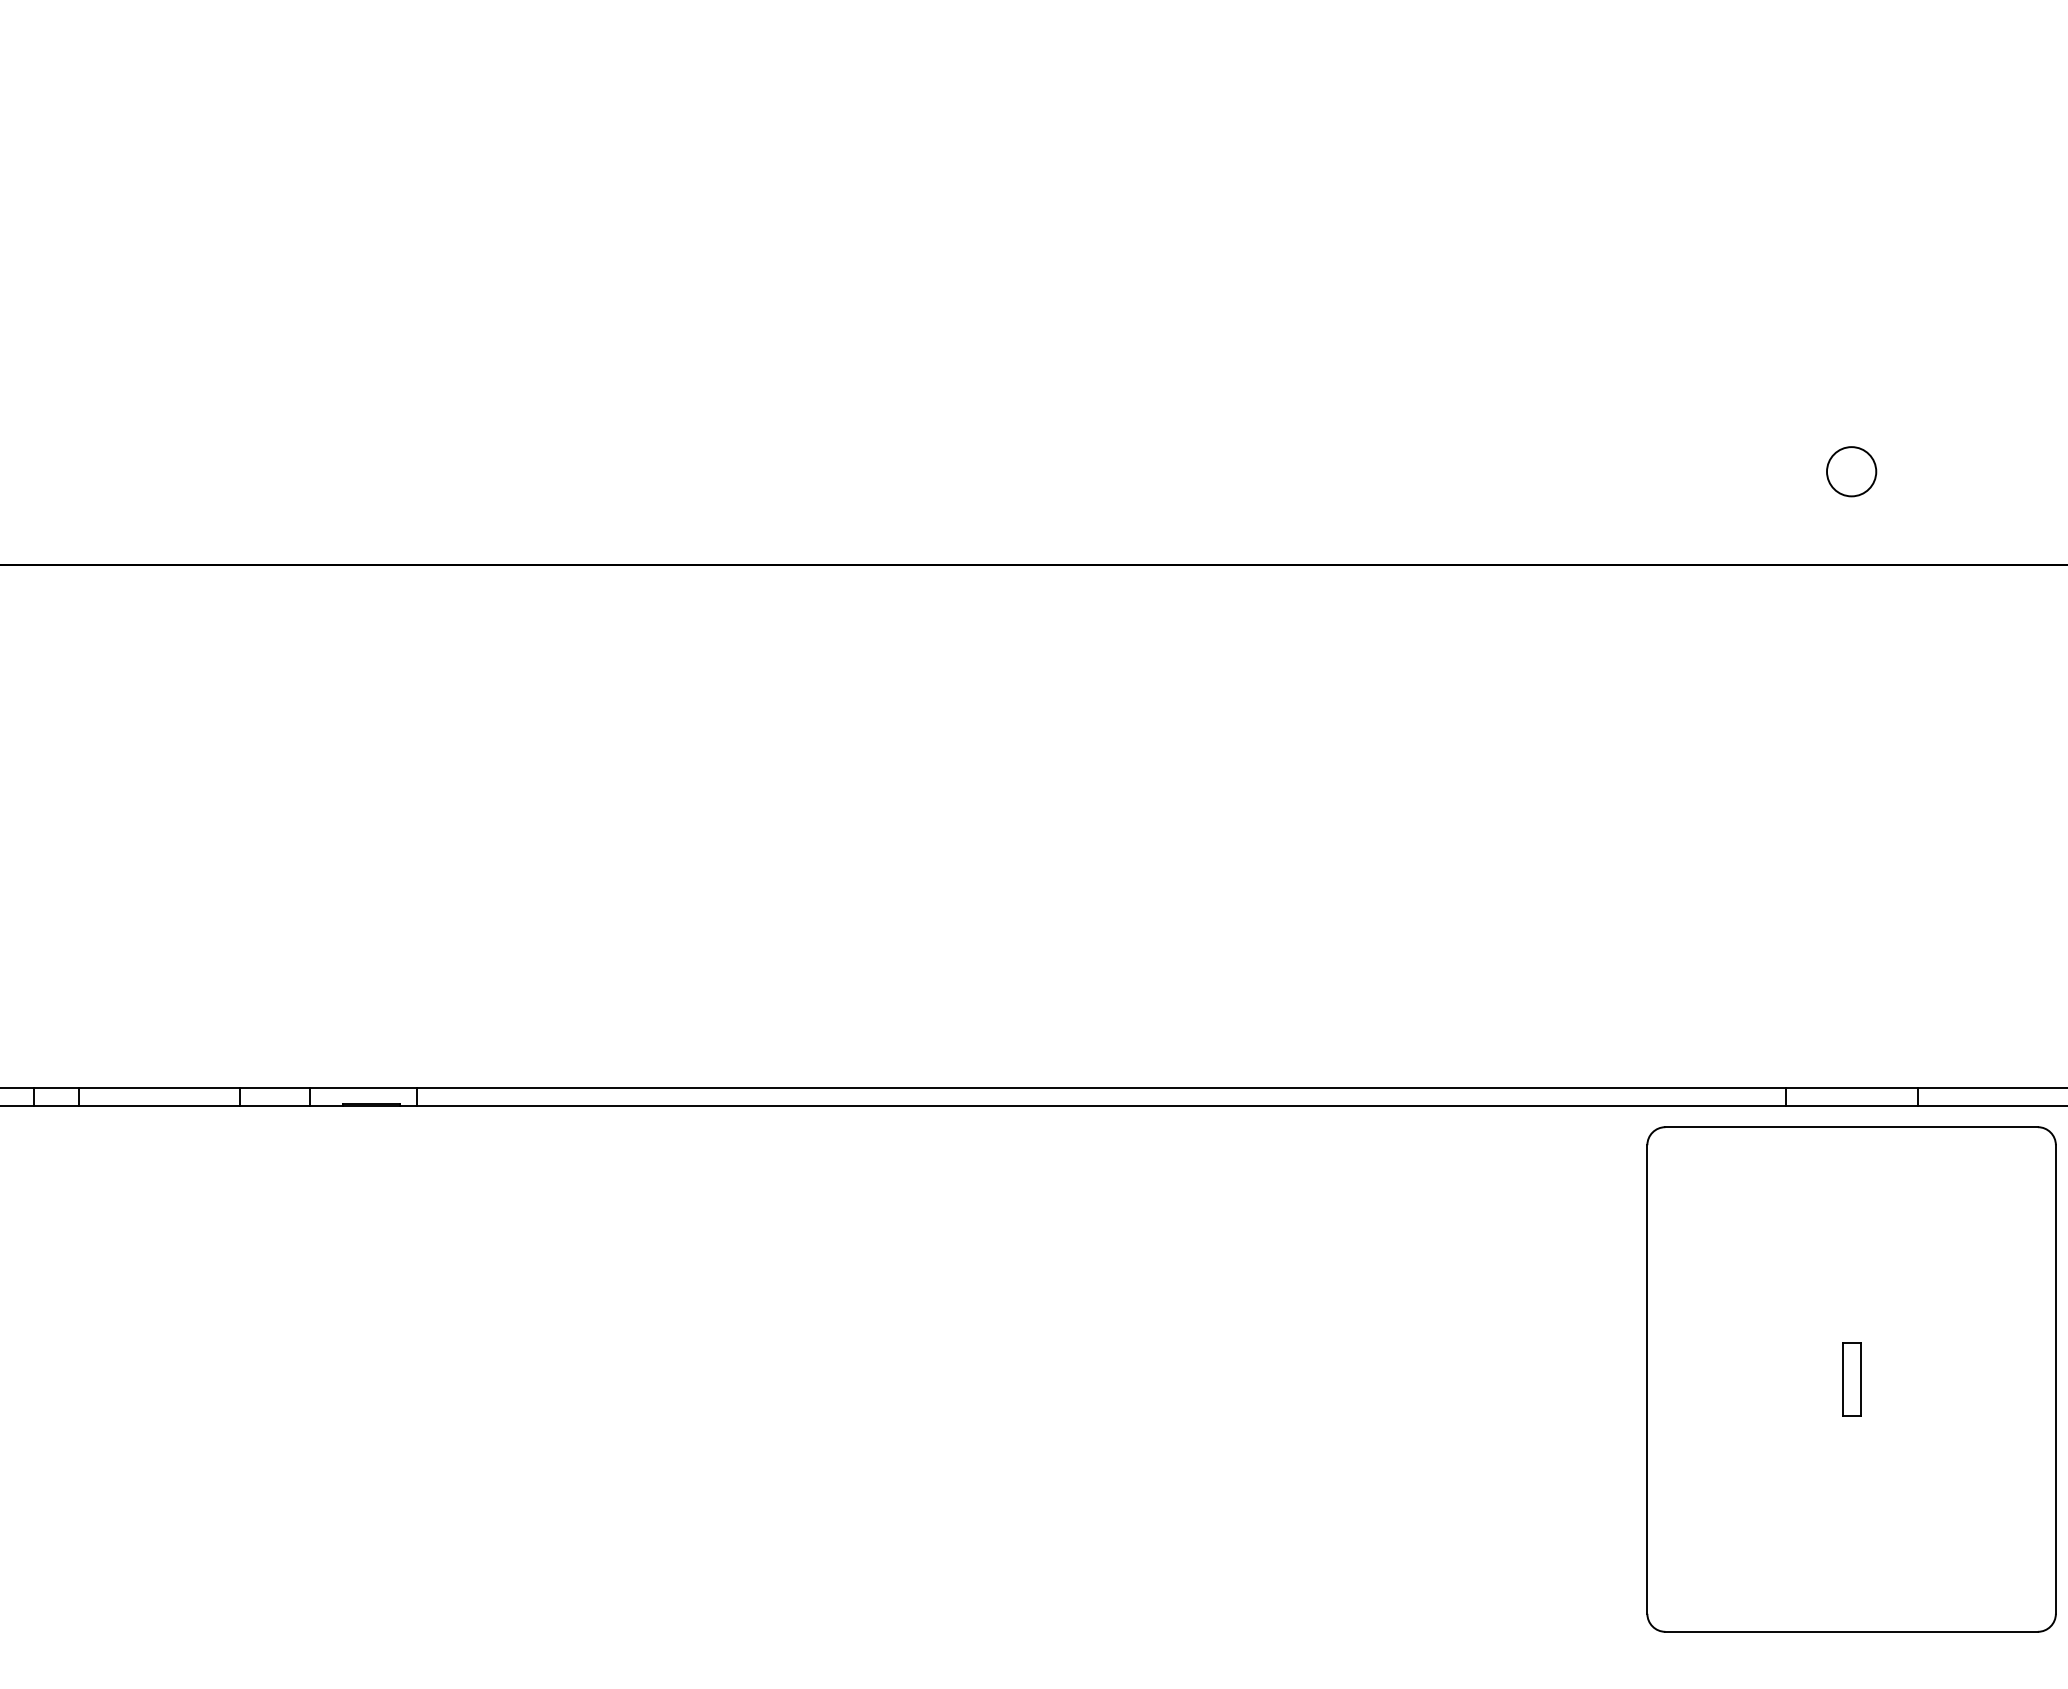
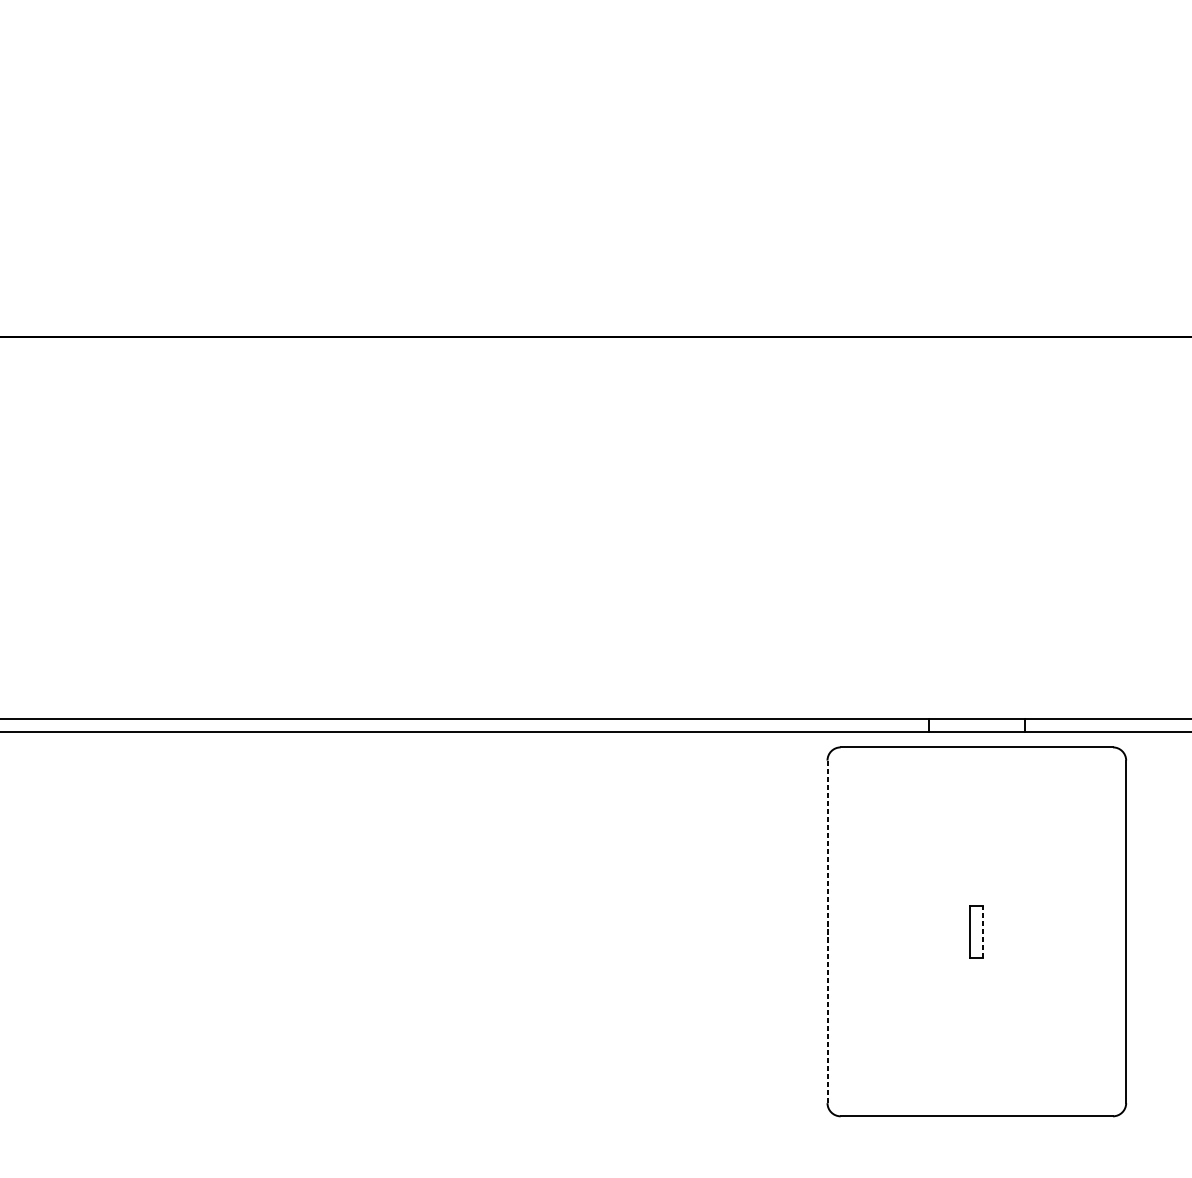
circle: (1851, 471) -> (976, 268), removed
line: (1860, 1379) -> (983, 931), solid -> dashed
line: (1647, 1380) -> (827, 932), solid -> dashed

